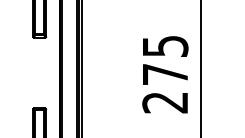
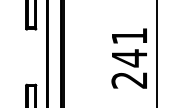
text: (165, 61) -> (129, 48), 275 -> 241

